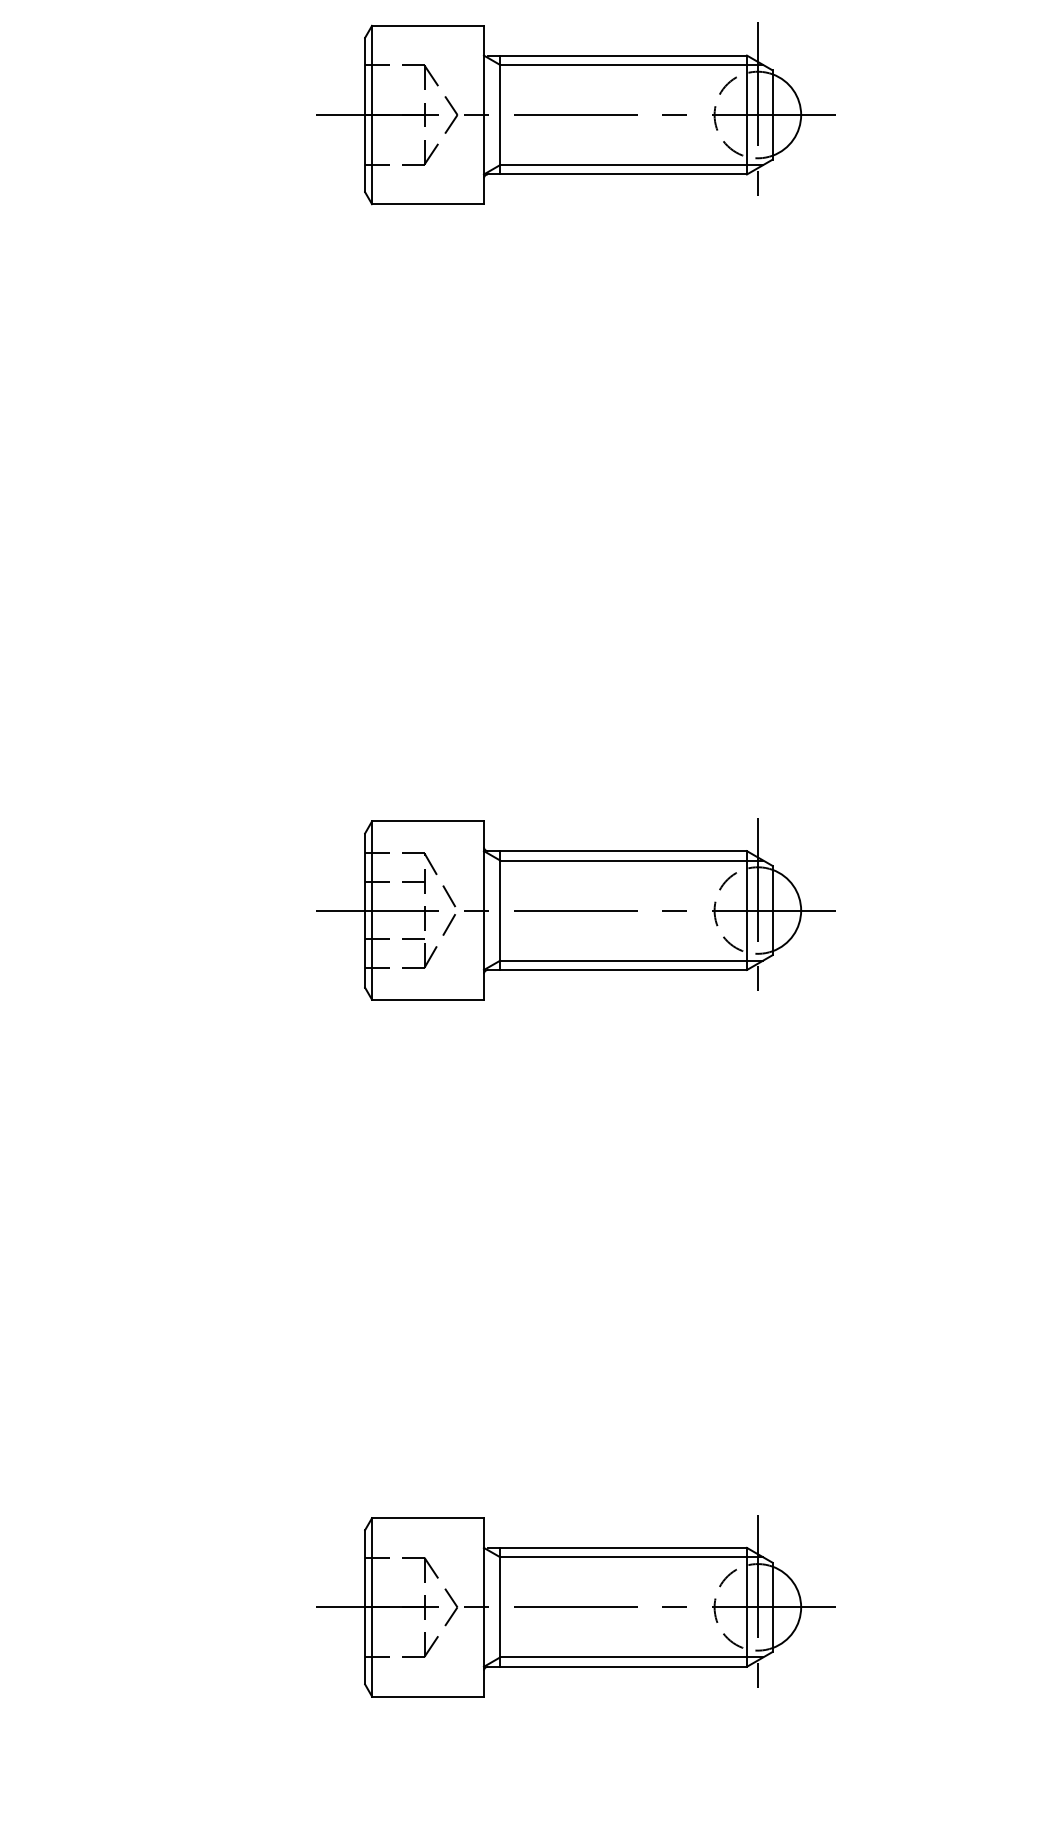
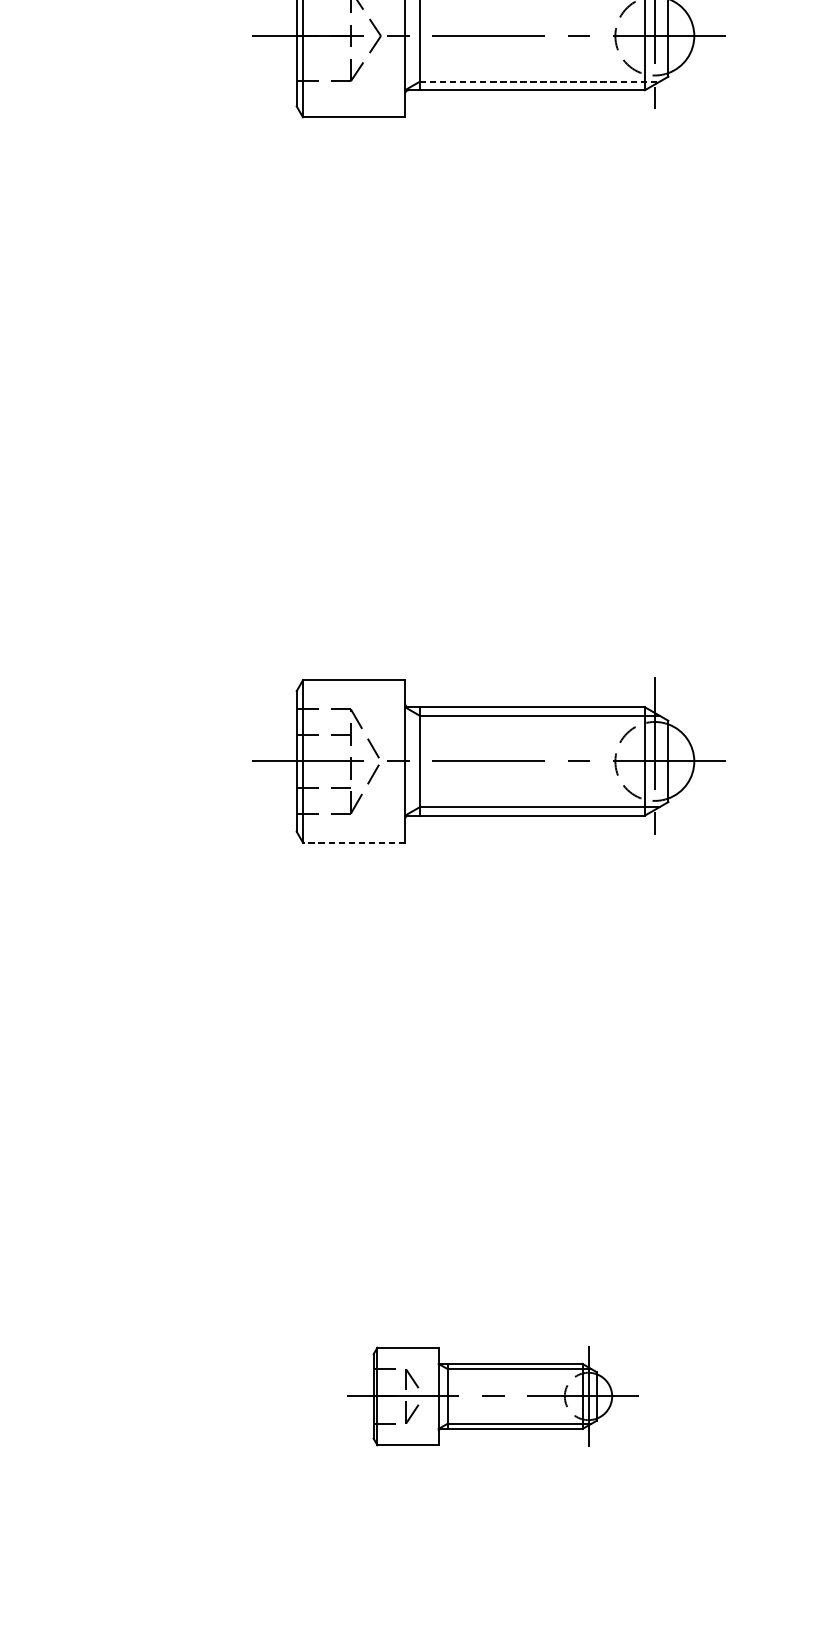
line: (631, 165) -> (539, 82), solid -> dashed
line: (428, 999) -> (354, 842), solid -> dashed
part: (575, 1606) -> (488, 1395), size x0.6

